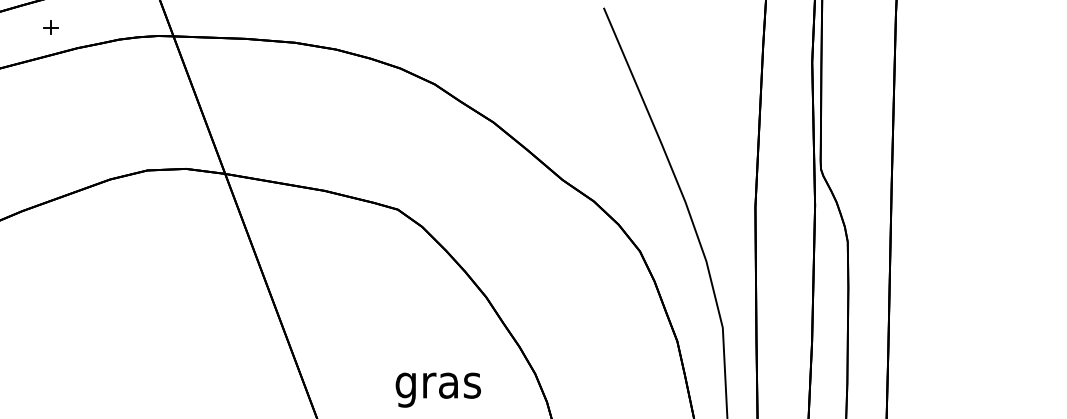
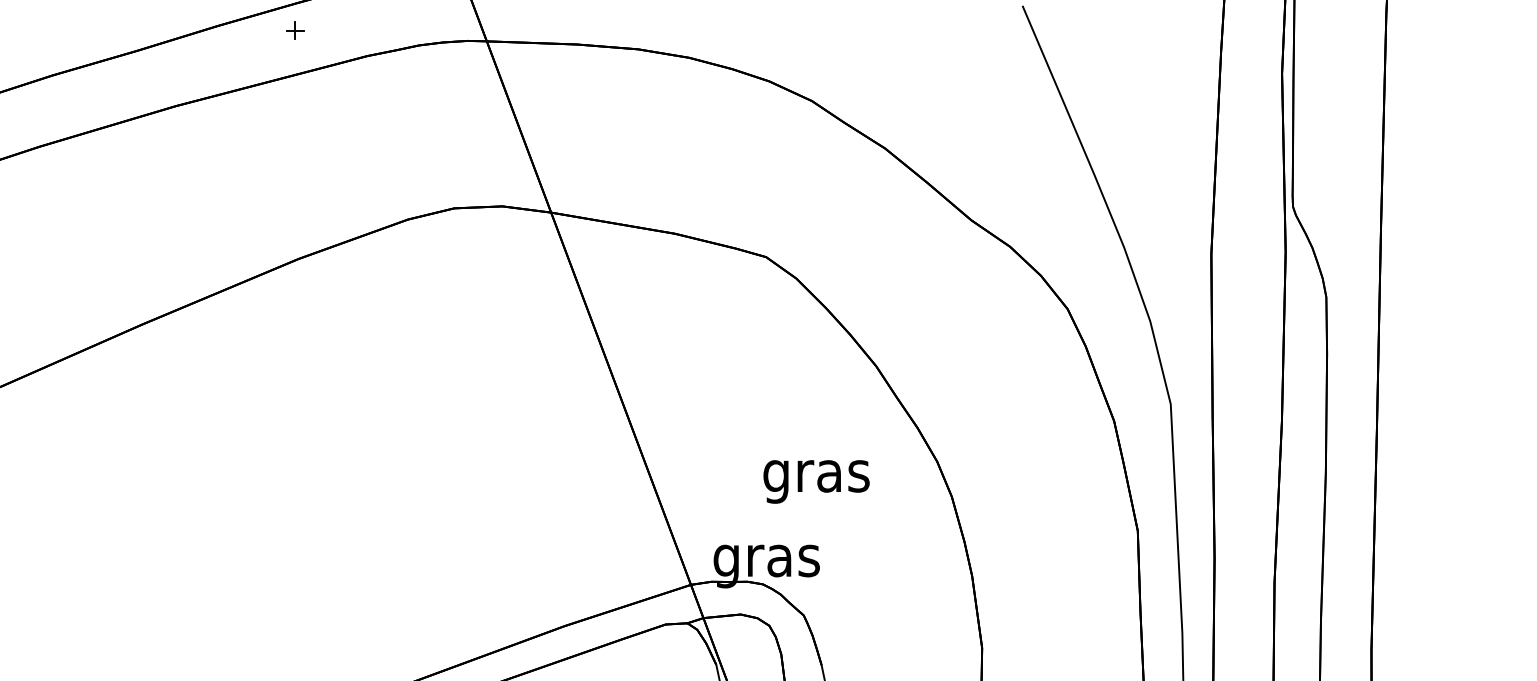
part: (51, 27) -> (295, 30), moved

